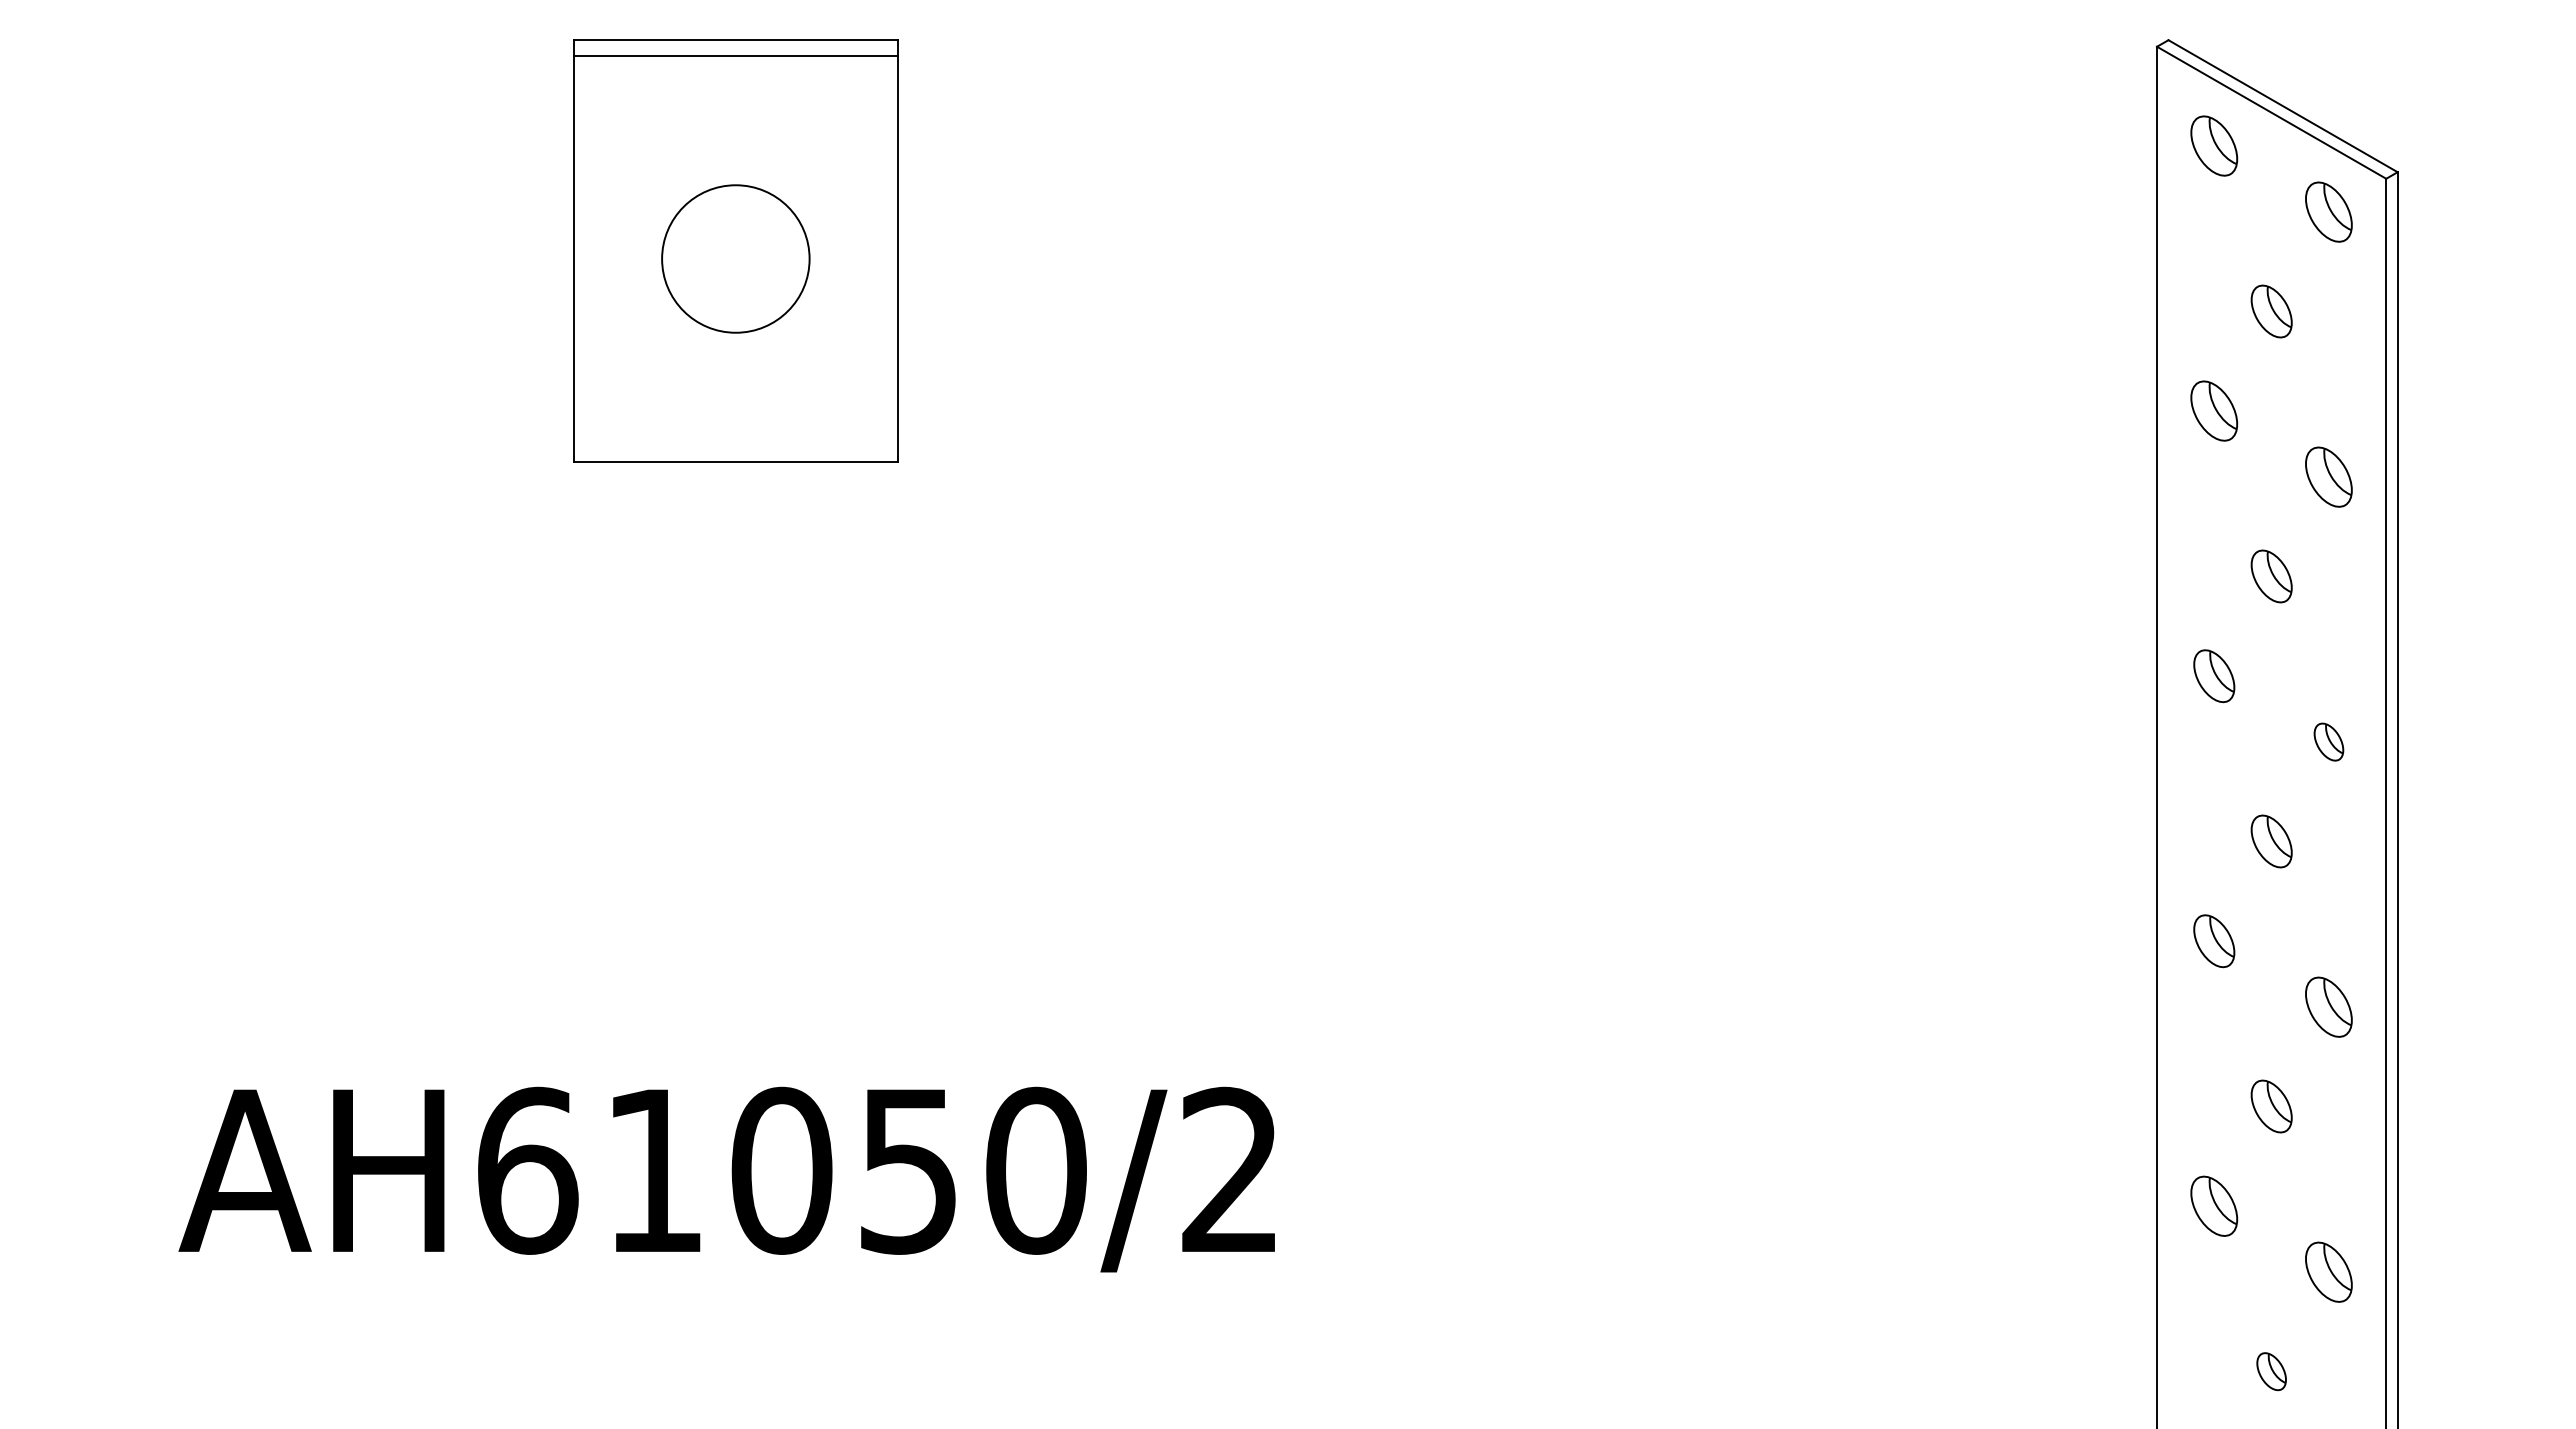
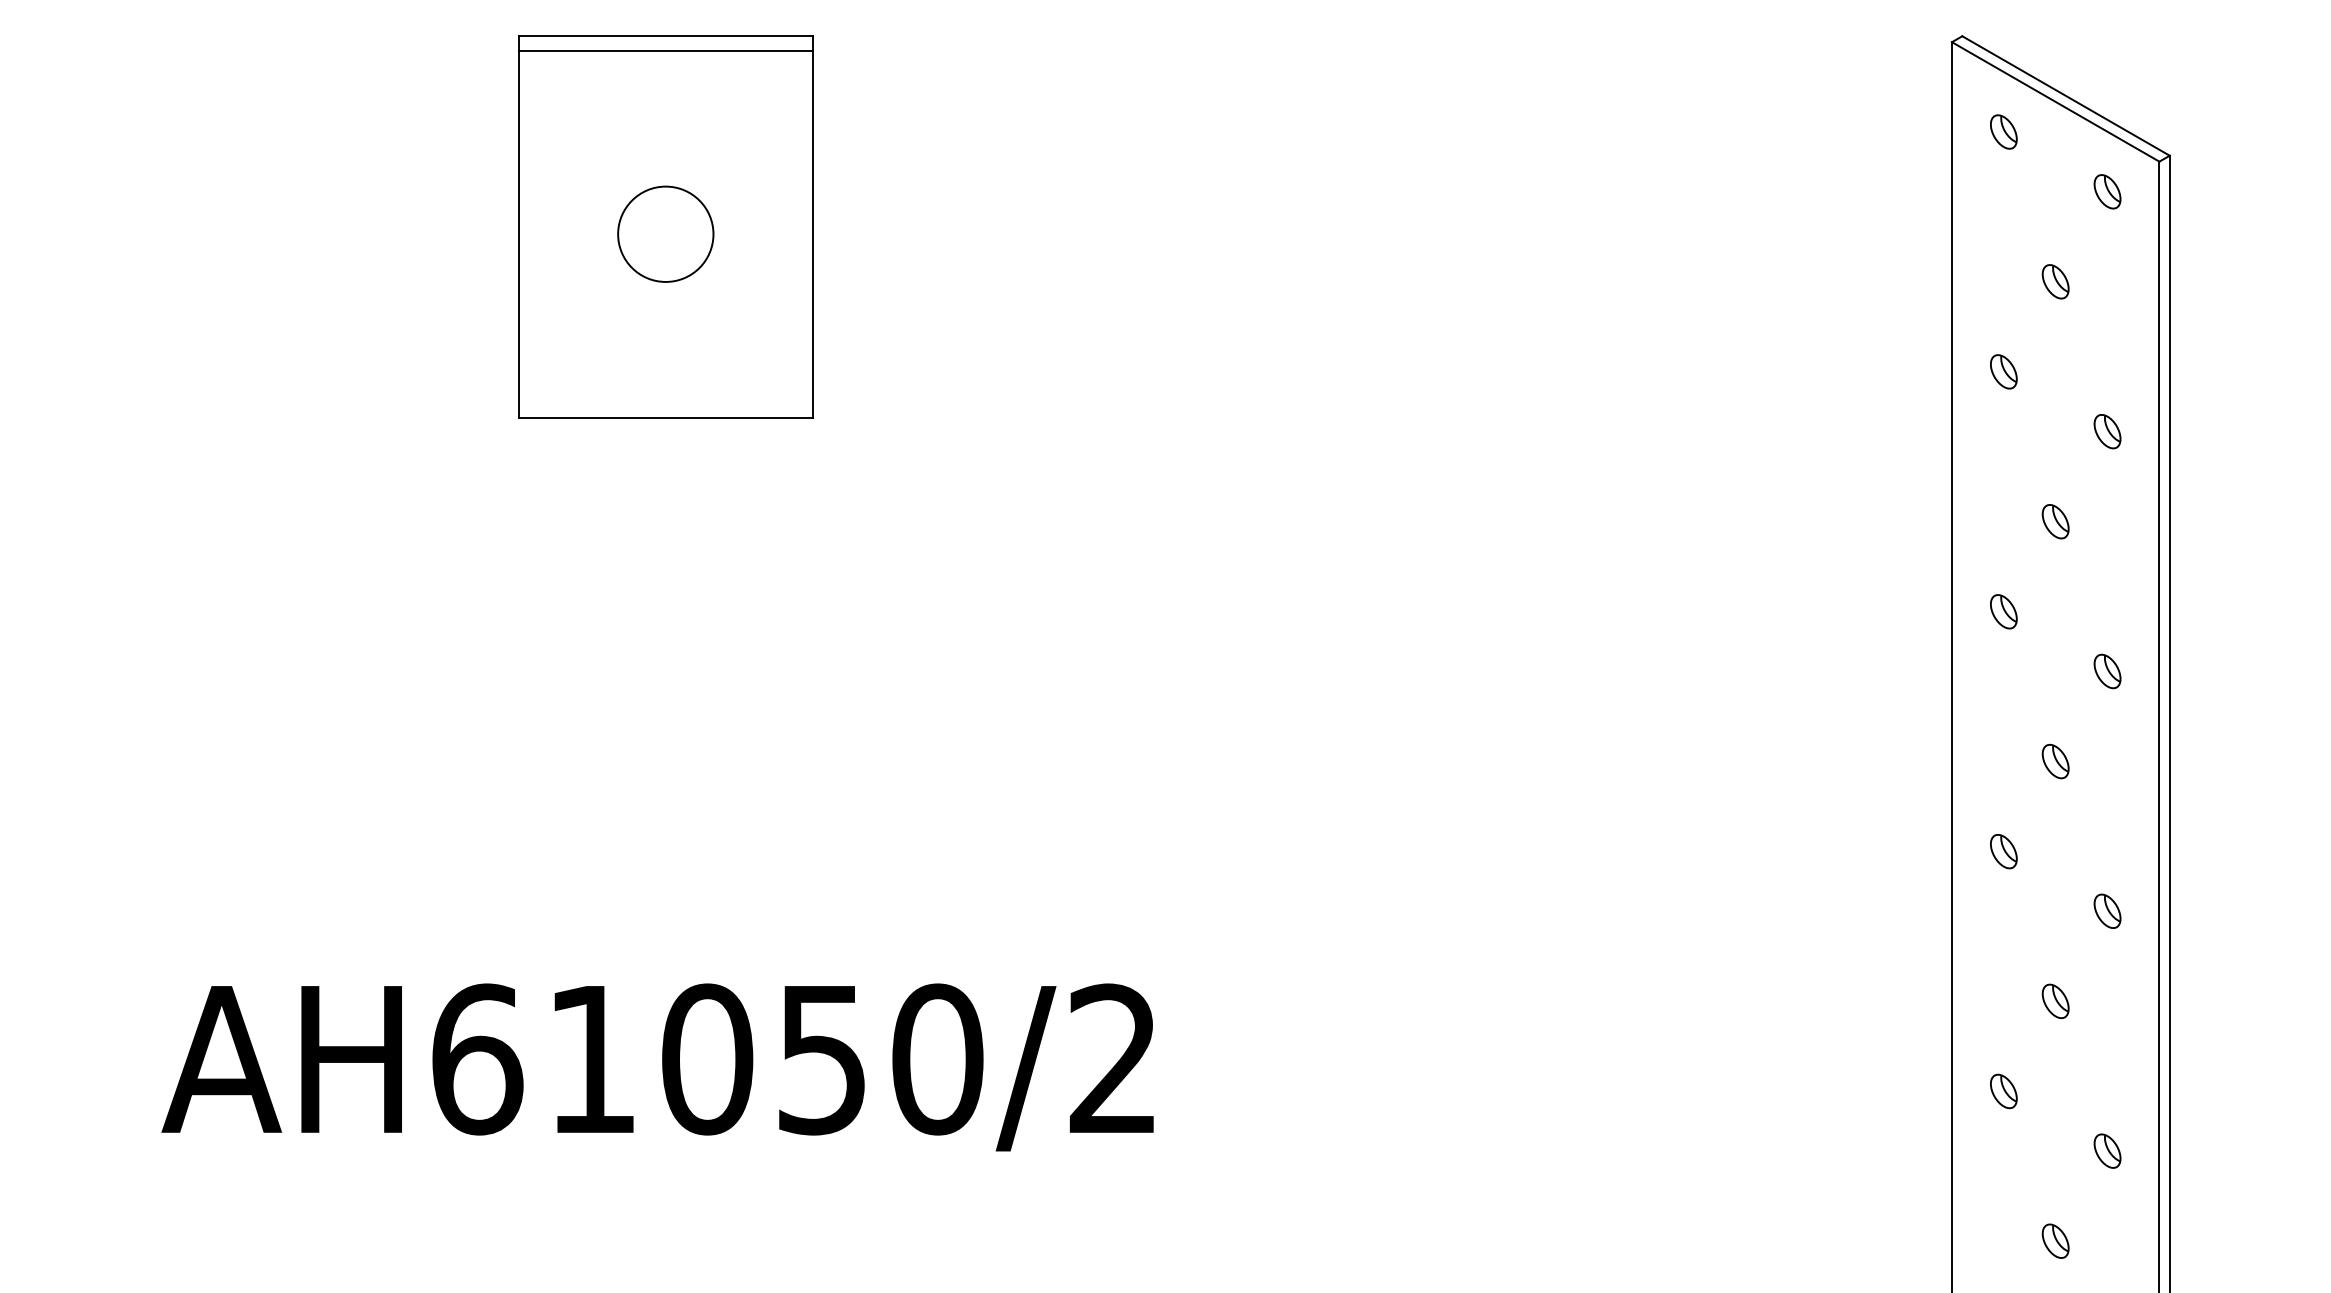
part: (2214, 145) -> (2003, 131), size x0.62
part: (2328, 211) -> (2107, 191), size x0.62
circle: (735, 258) -> (665, 233), size x0.71
part: (2271, 311) -> (2055, 281), size x0.71
part: (2214, 410) -> (2003, 371), size x0.62
part: (2328, 476) -> (2107, 431), size x0.62
part: (2271, 576) -> (2055, 521), size x0.71
part: (2214, 675) -> (2003, 611), size x0.71
part: (2271, 841) -> (2055, 761), size x0.71
part: (2214, 940) -> (2003, 851), size x0.71
part: (2328, 1006) -> (2107, 910), size x0.62
part: (2271, 1106) -> (2055, 1001), size x0.71
part: (2214, 1205) -> (2003, 1090), size x0.62
part: (2328, 1271) -> (2107, 1150), size x0.62

